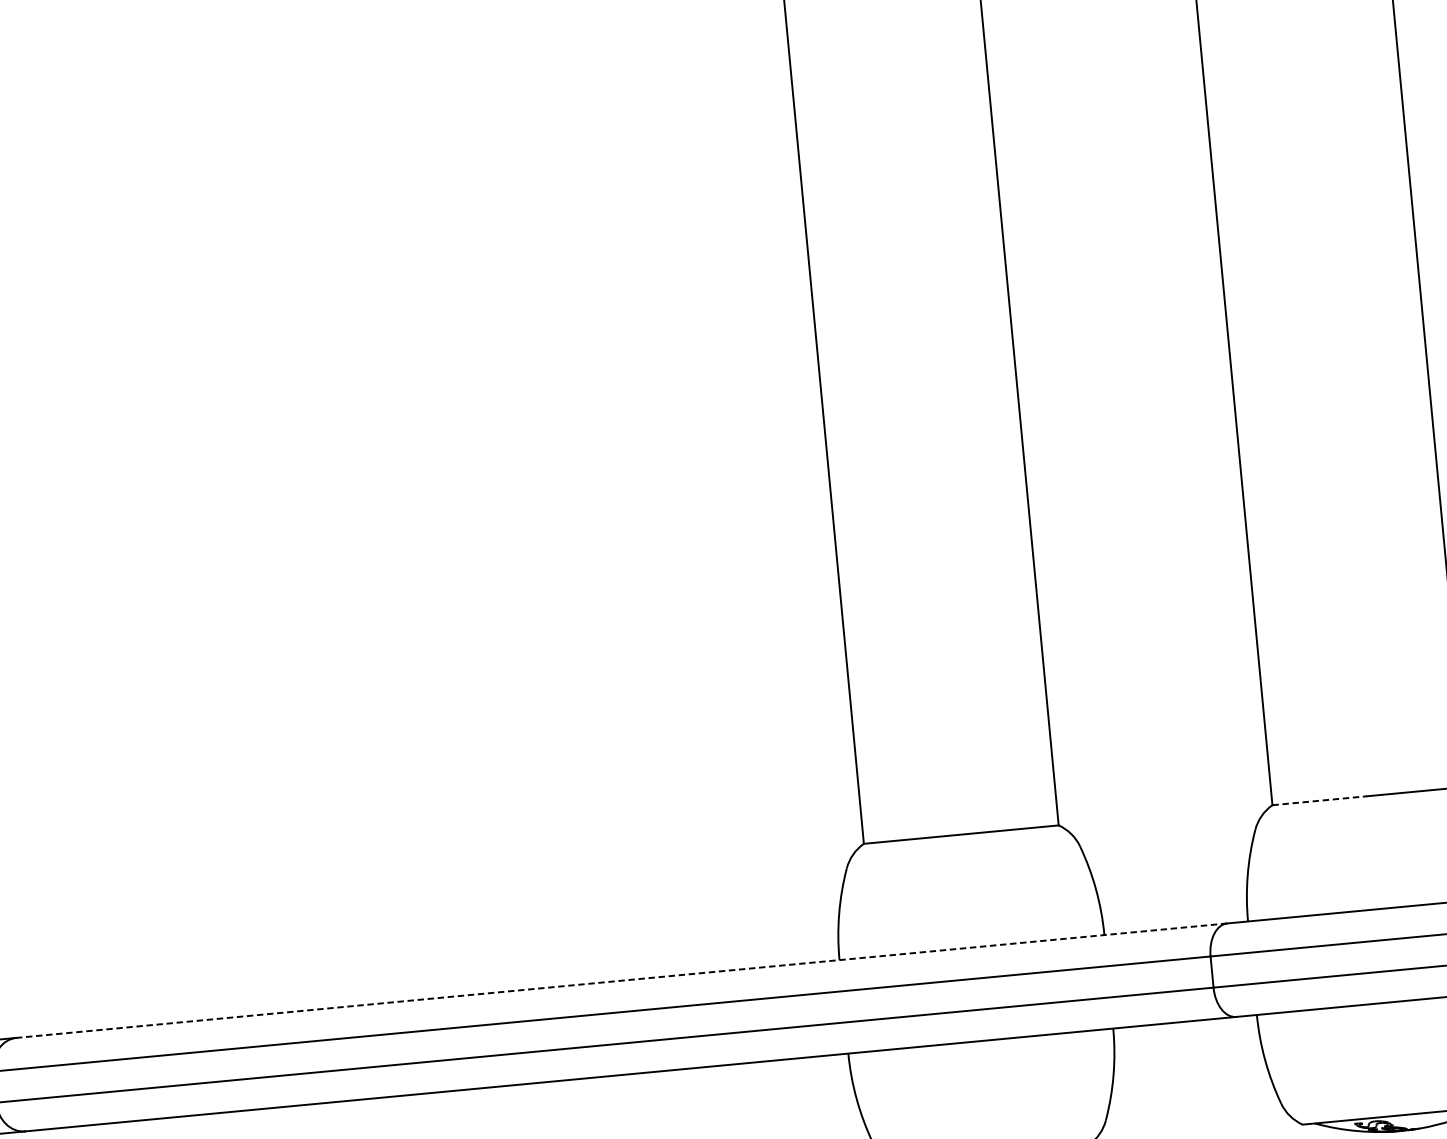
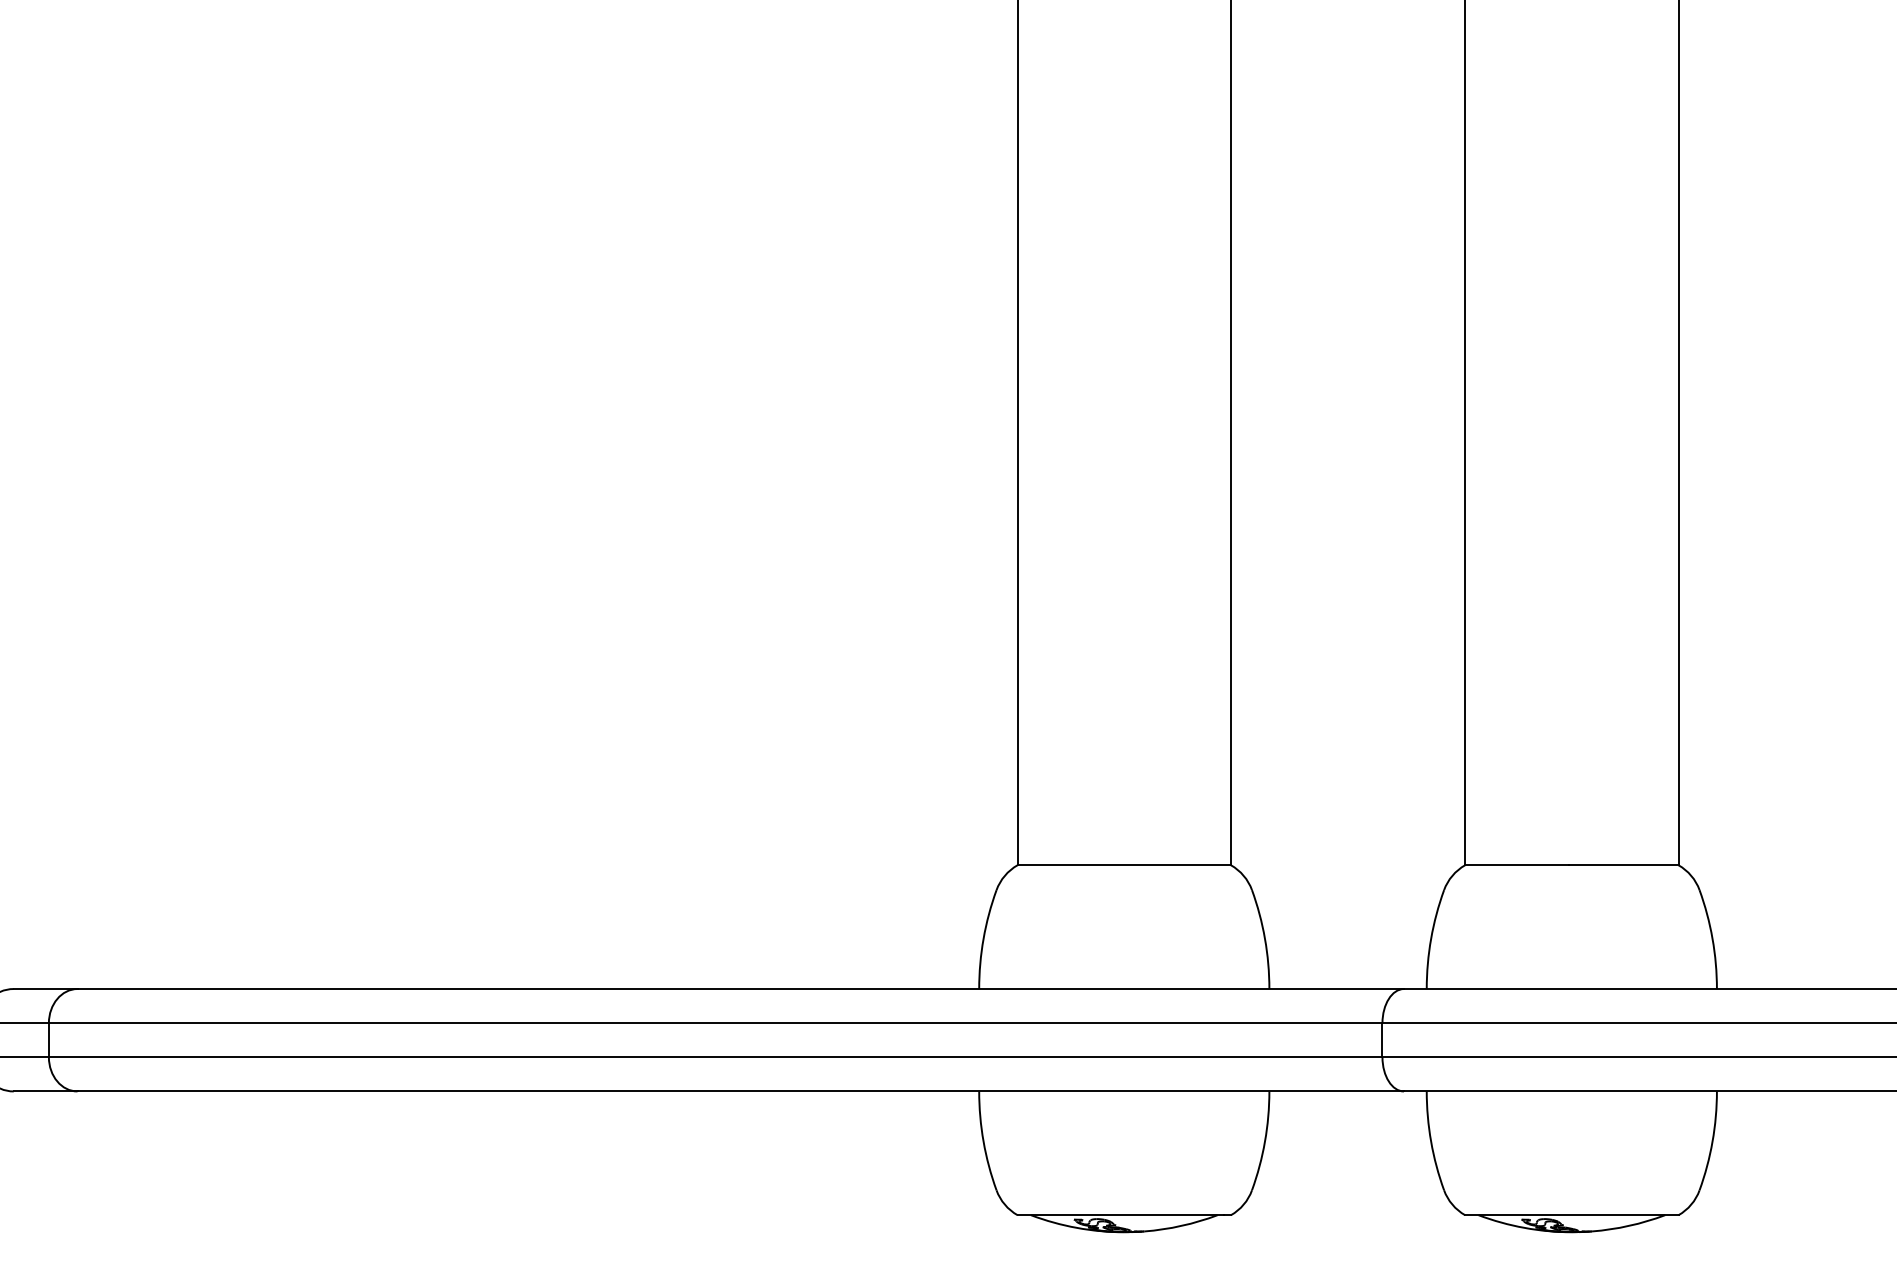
line: (1320, 800) -> (1517, 865), dashed -> solid
line: (621, 981) -> (740, 989), dashed -> solid

